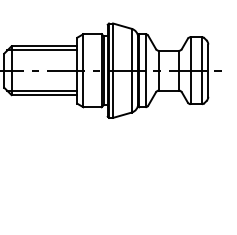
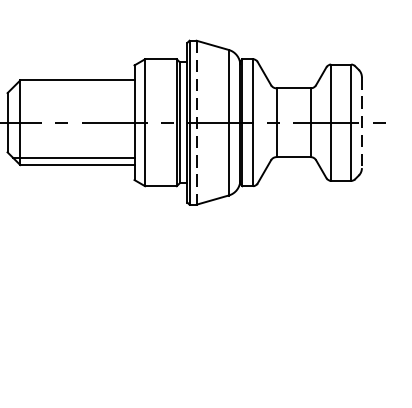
line: (42, 50) -> (73, 87), removed
line: (113, 71) -> (197, 124), solid -> dashed
line: (208, 71) -> (362, 124), solid -> dashed

